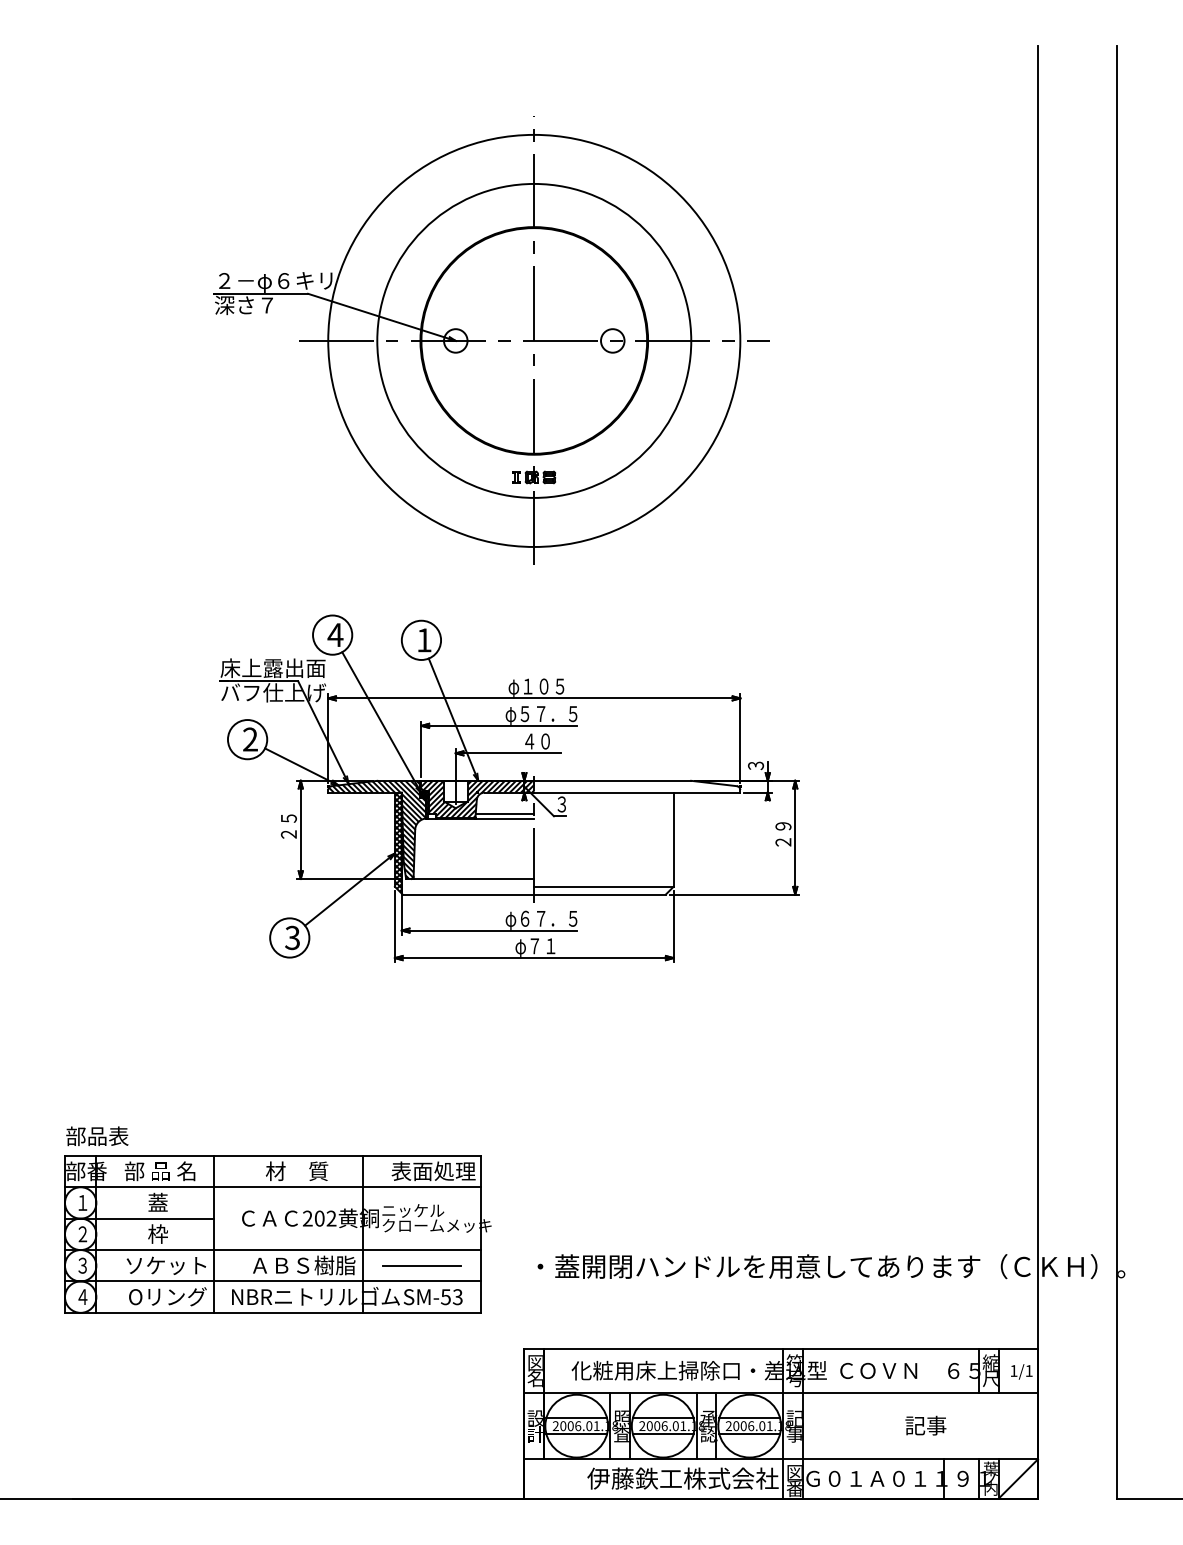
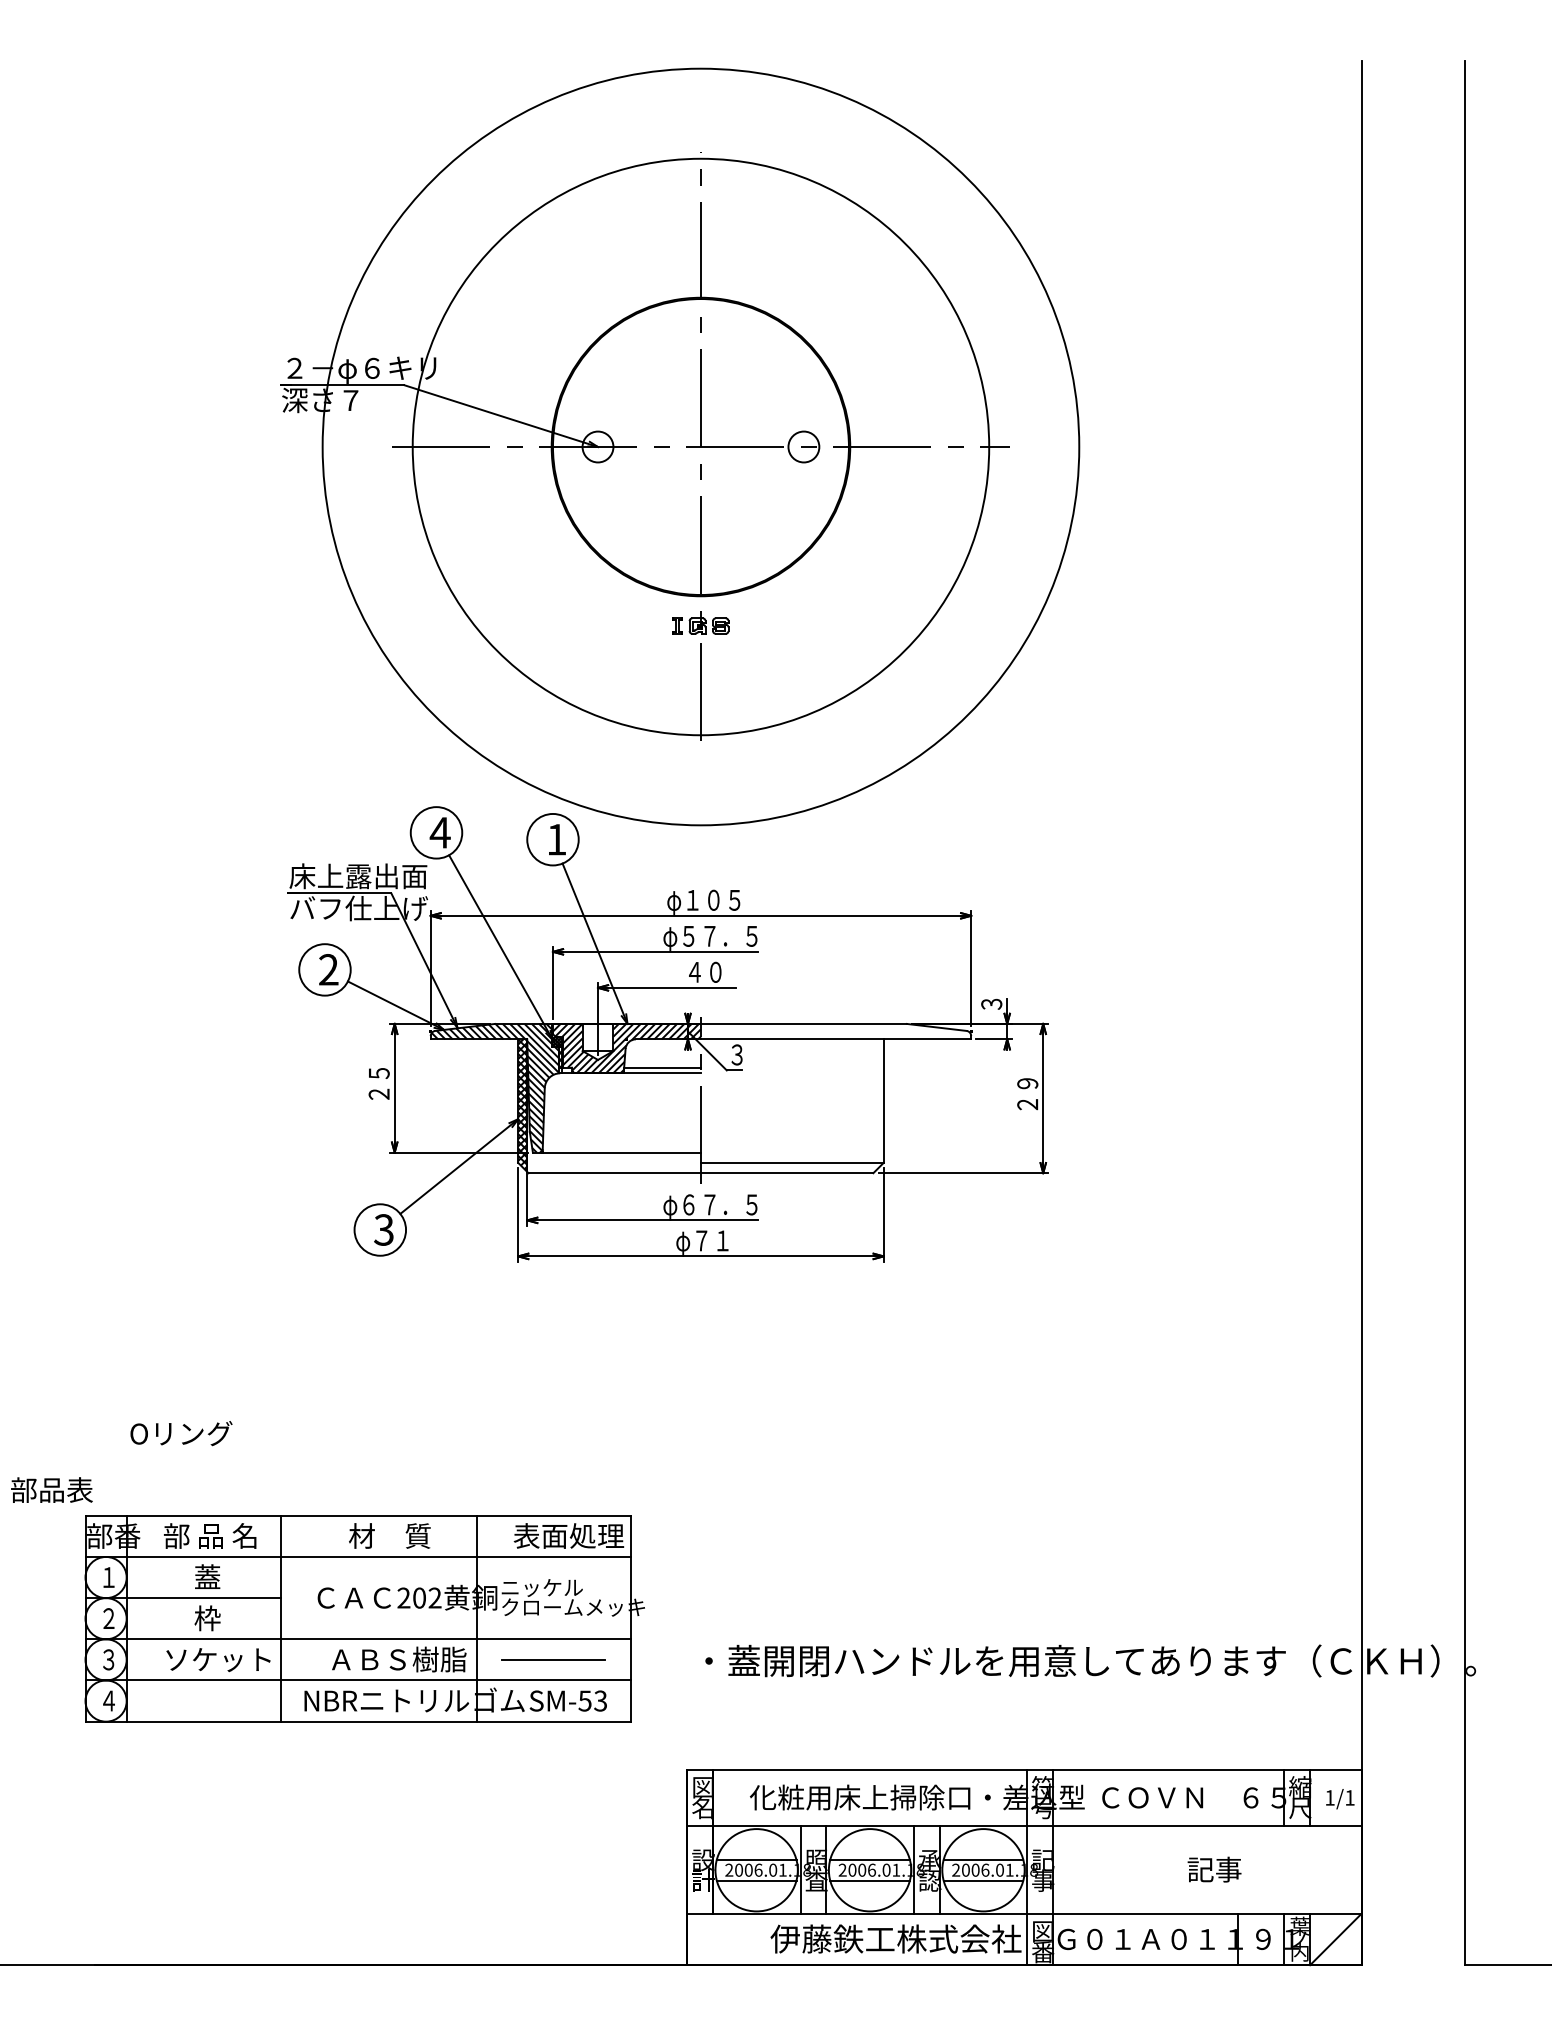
circle: (533, 340) -> (700, 446), size x1.4
circle: (533, 340) -> (700, 446), size x1.4
text: (97, 1135) -> (51, 1489), moved
text: (167, 1296) -> (181, 1433), moved

